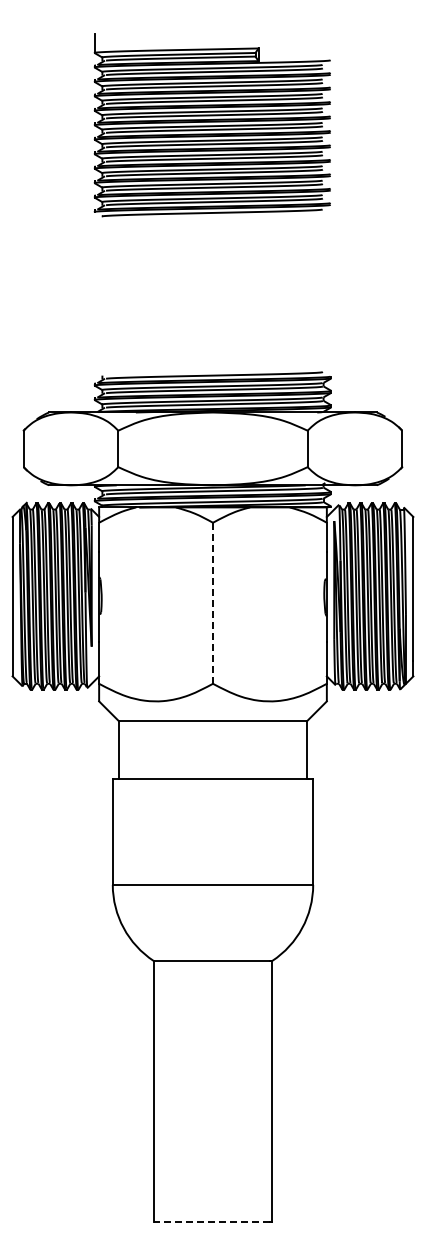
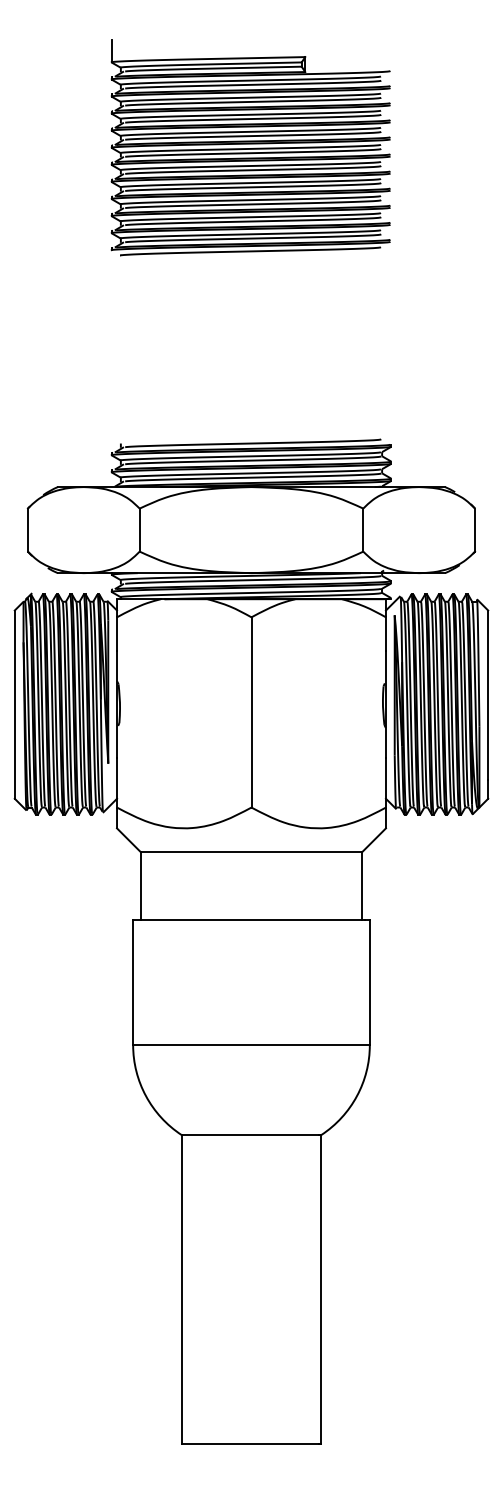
line: (213, 603) -> (252, 712), dashed -> solid
line: (211, 1222) -> (249, 1443), dashed -> solid

